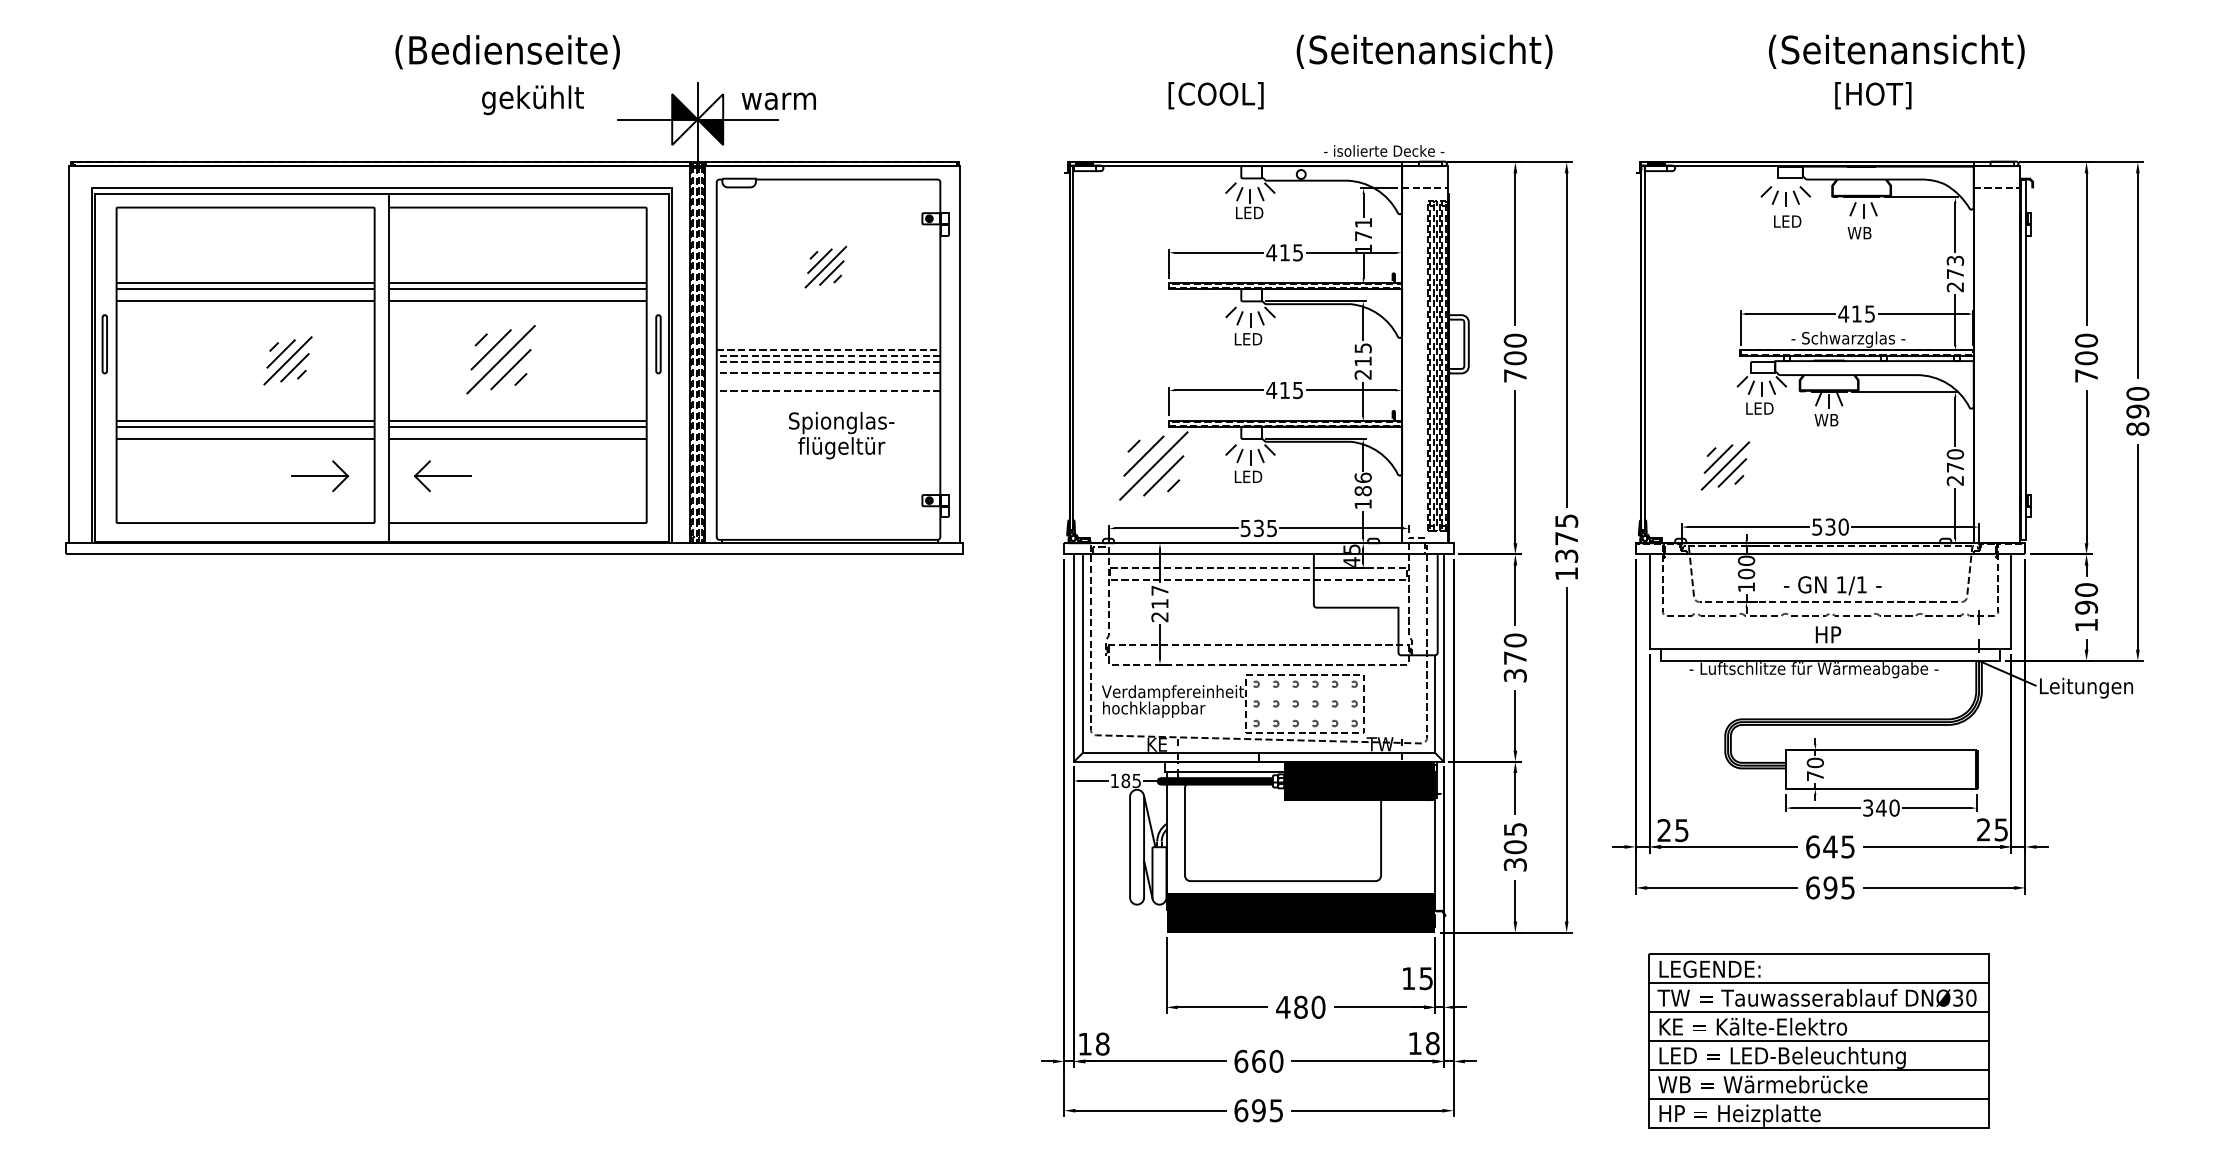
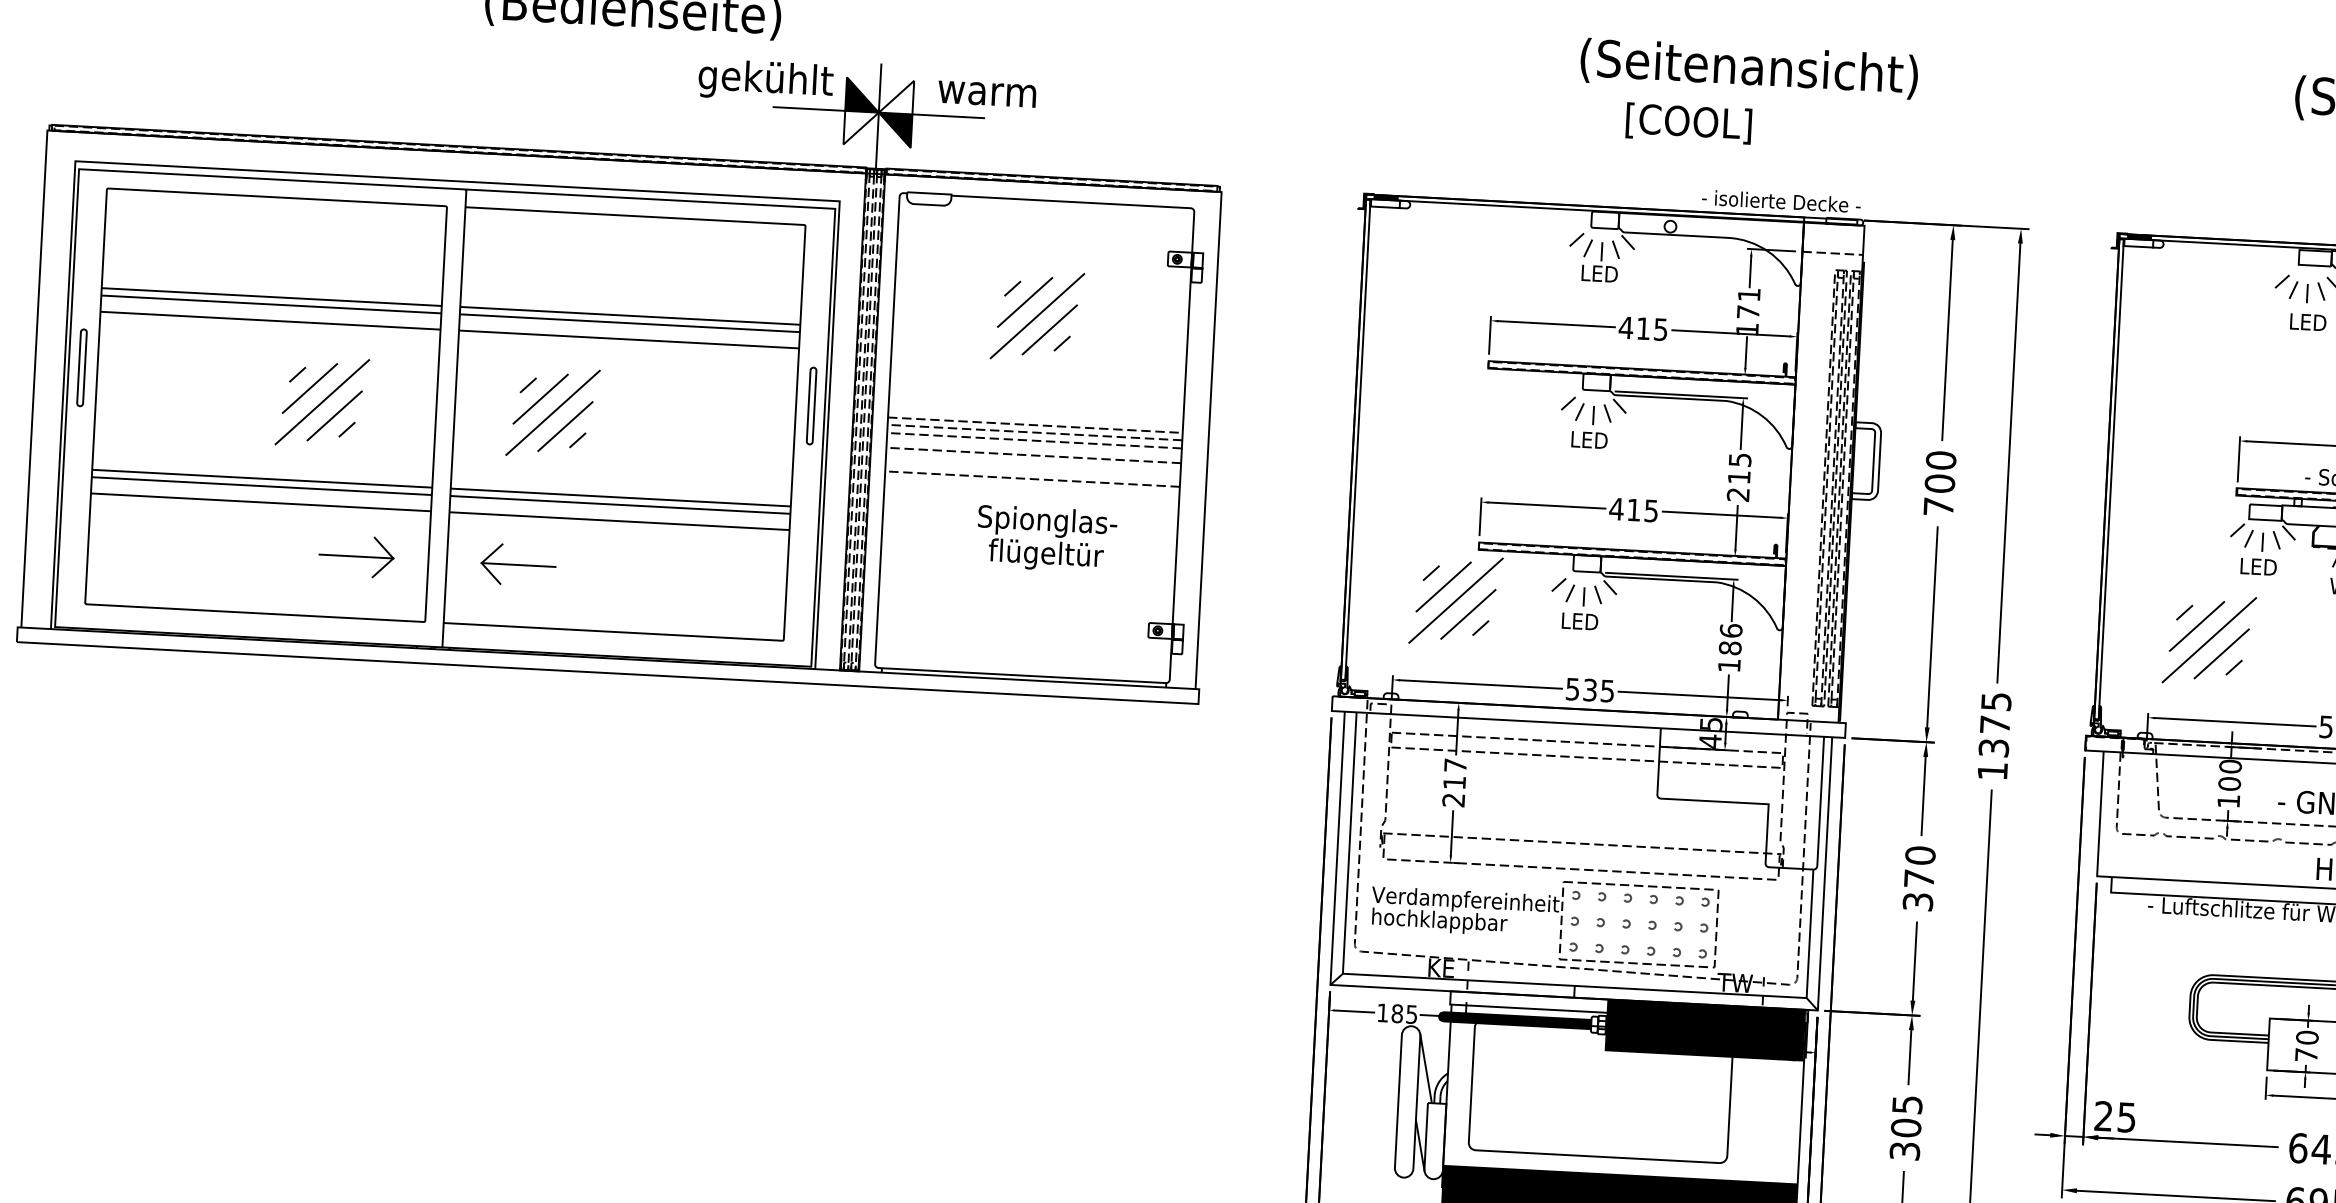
text: (1424, 51) -> (1749, 68), moved
text: (1215, 95) -> (1688, 123), moved
text: (532, 100) -> (765, 81), moved
part: (825, 266) -> (1037, 315), size x1.67
part: (500, 359) -> (552, 412), moved
part: (287, 360) -> (321, 401), size x1.43
part: (1725, 465) -> (2209, 639), size x1.43

